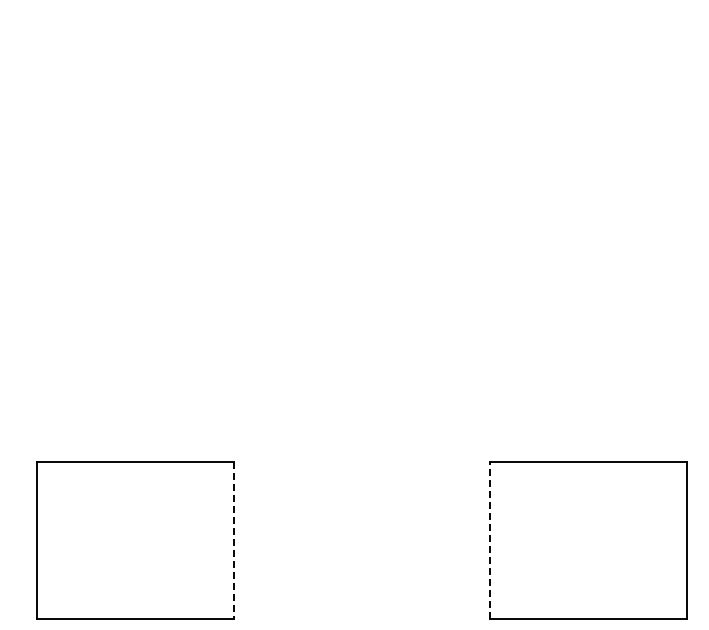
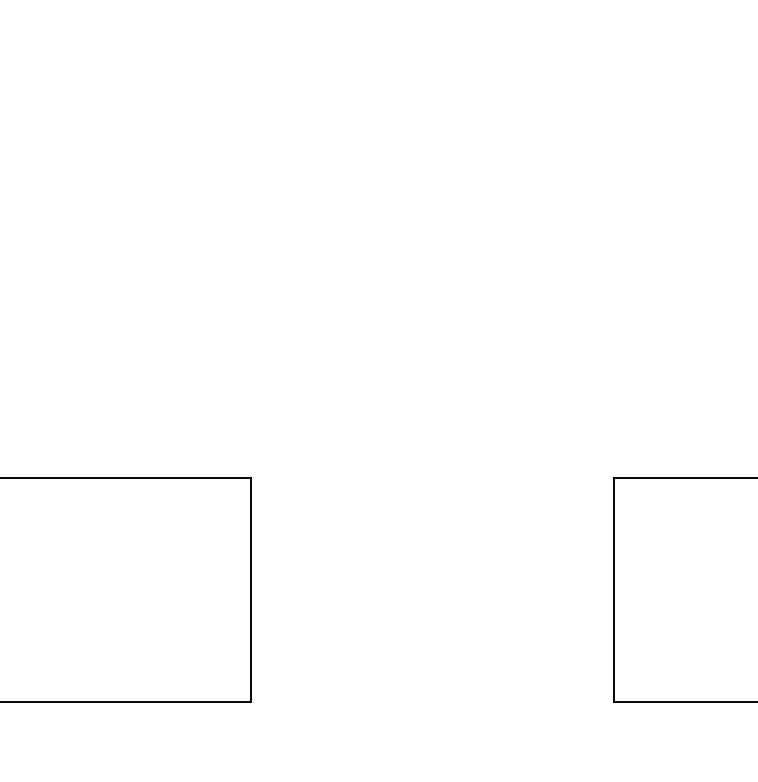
line: (233, 540) -> (250, 590), dashed -> solid
line: (489, 540) -> (613, 590), dashed -> solid

